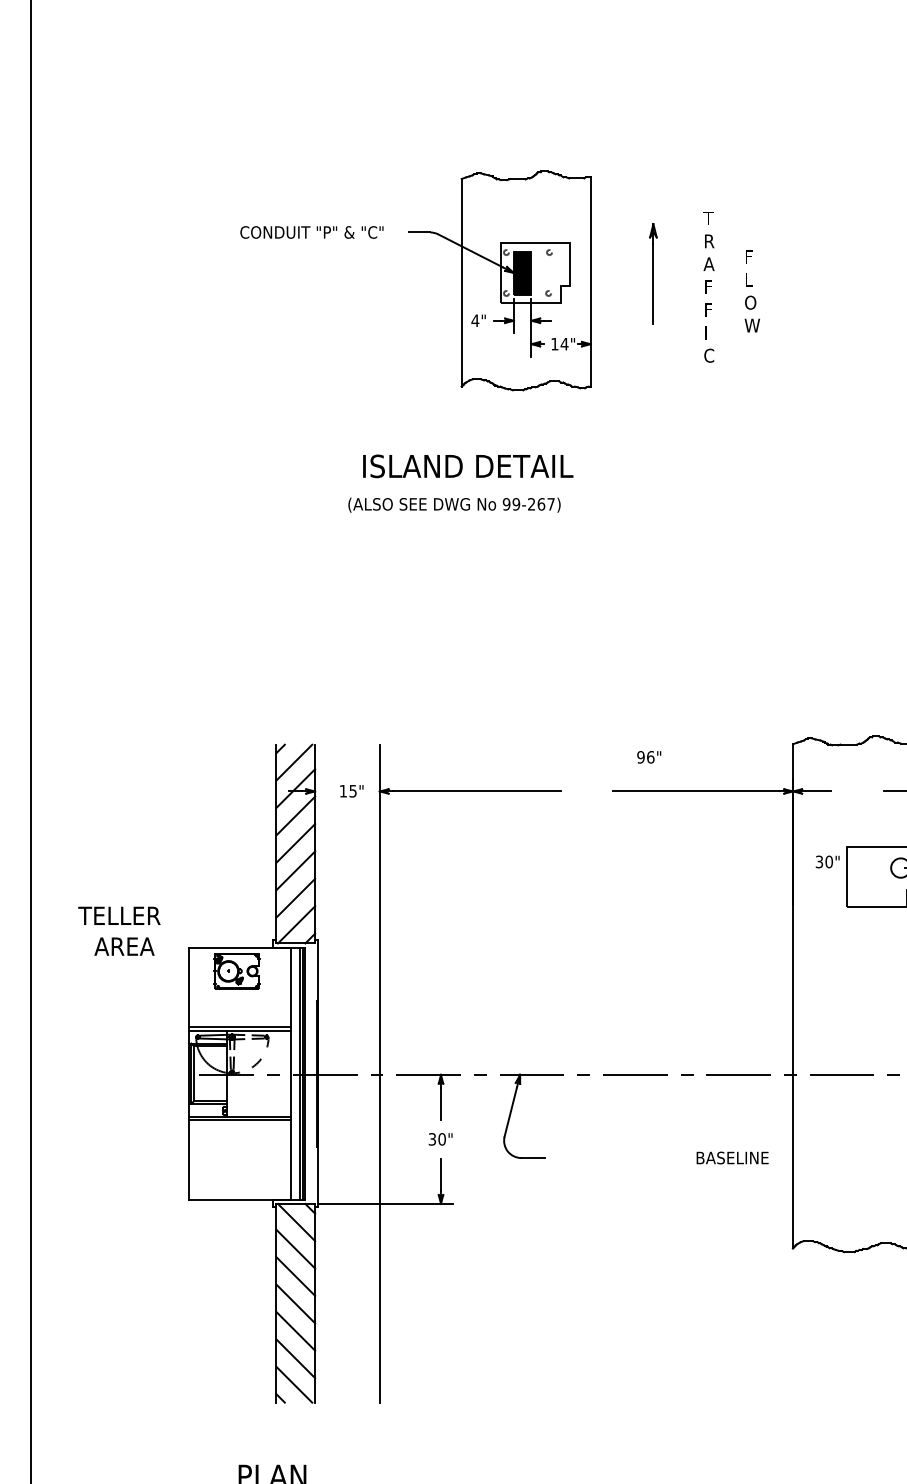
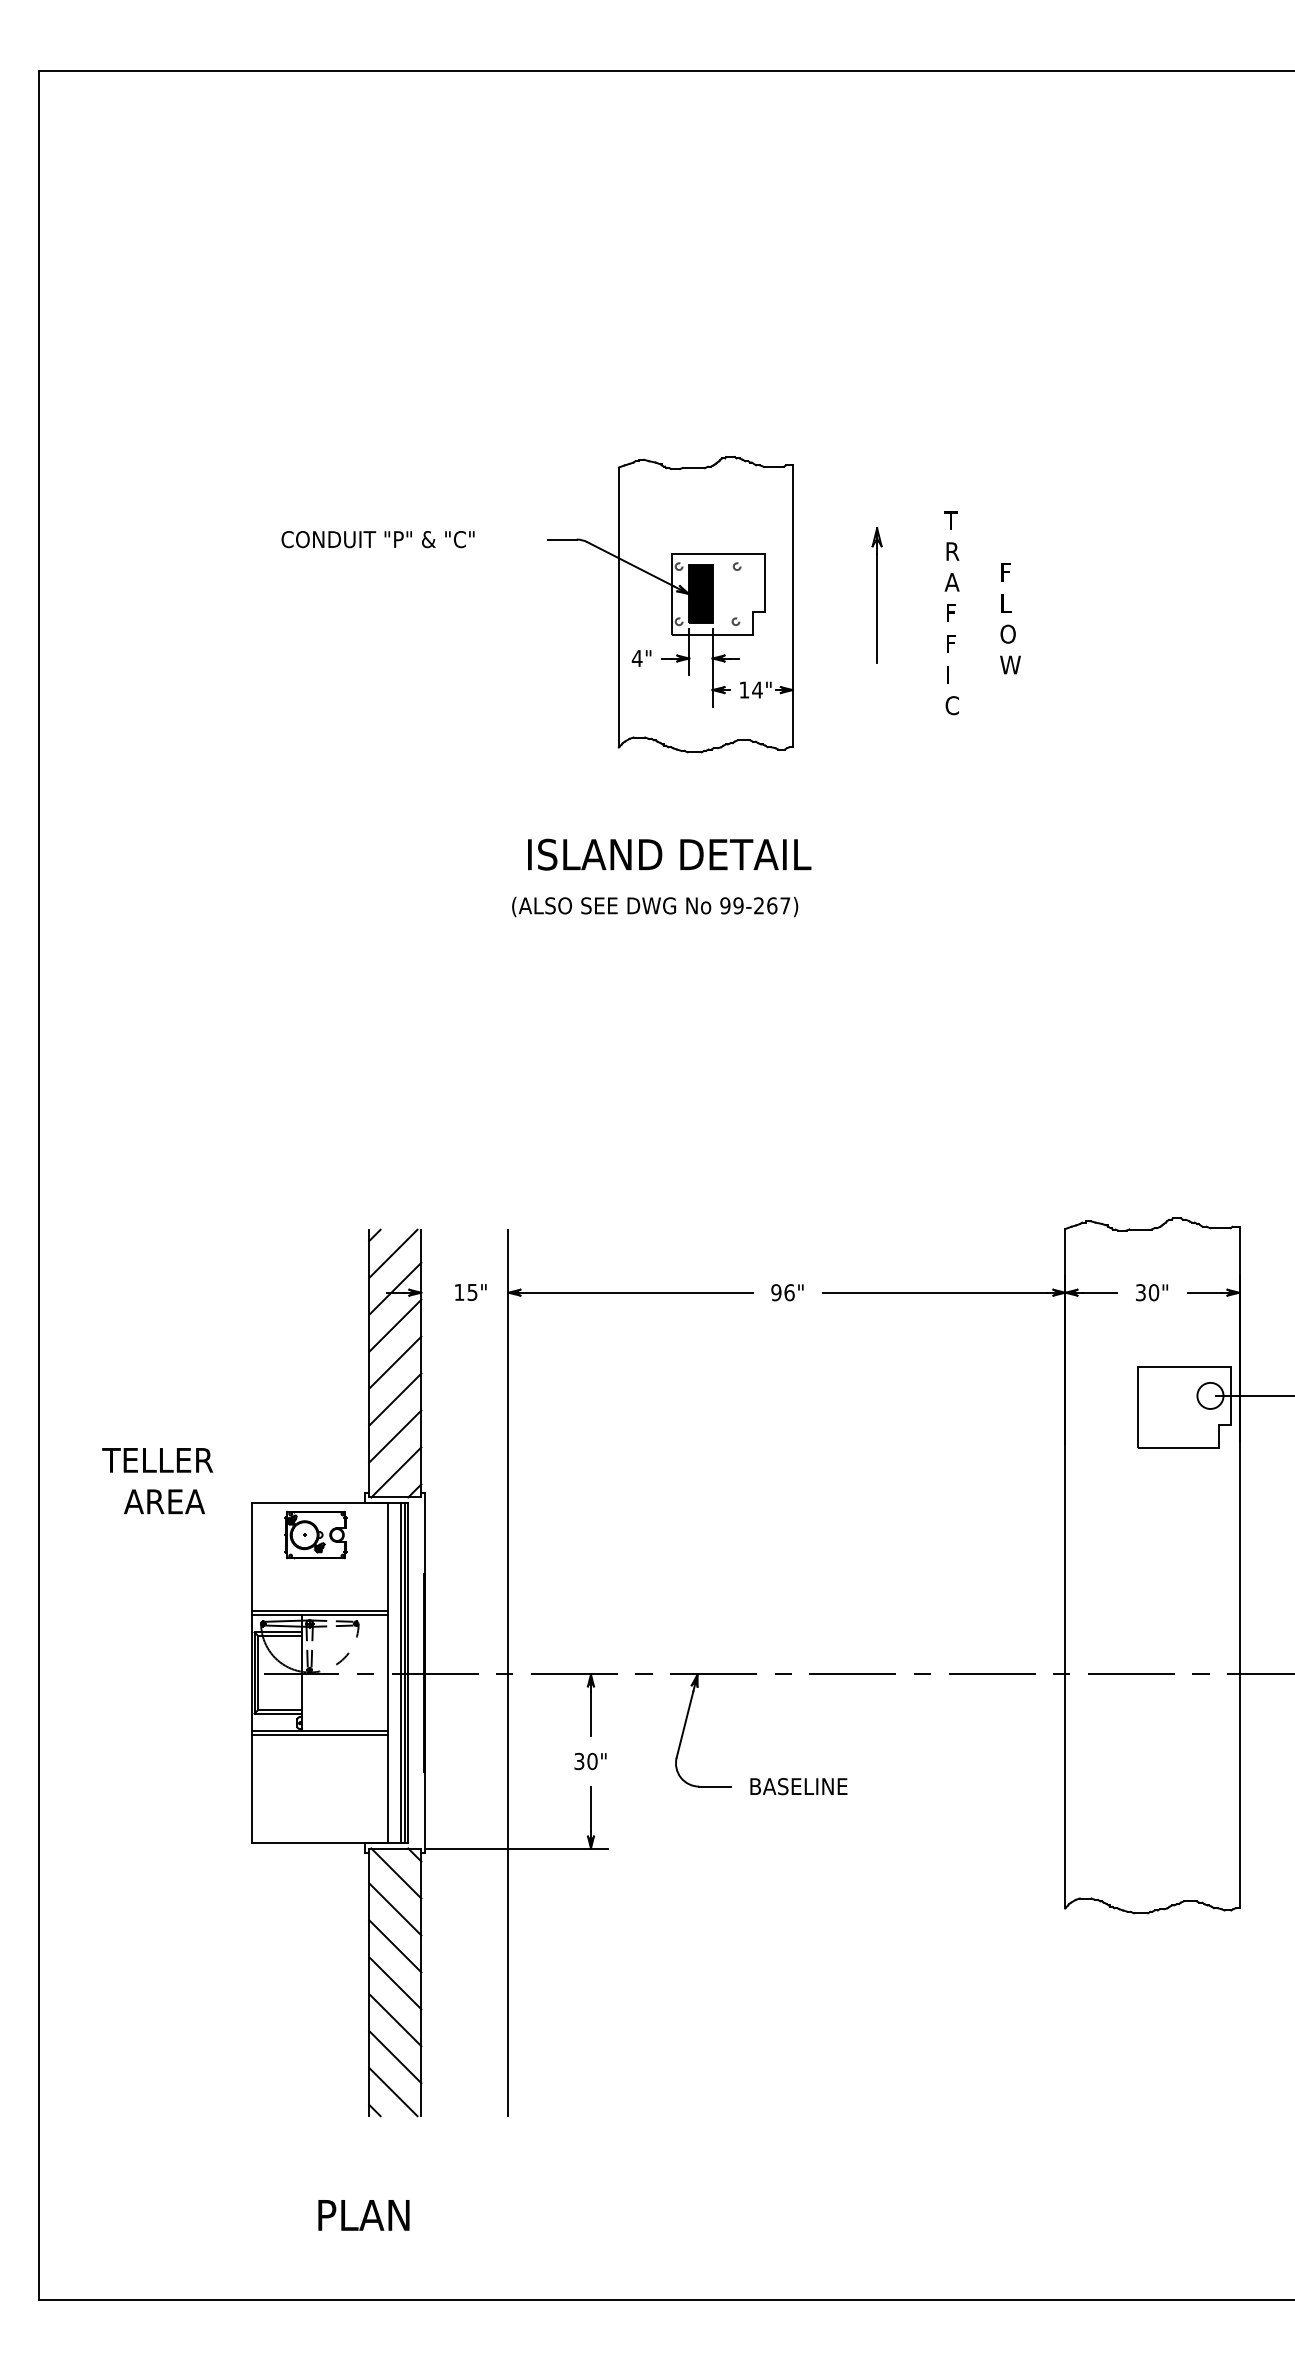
text: (311, 232) -> (377, 539), moved
text: (468, 466) -> (669, 854), moved
text: (454, 504) -> (655, 906), moved
text: (649, 757) -> (787, 1292), moved
text: (827, 861) -> (1151, 1292), moved
text: (732, 1157) -> (798, 1786), moved

